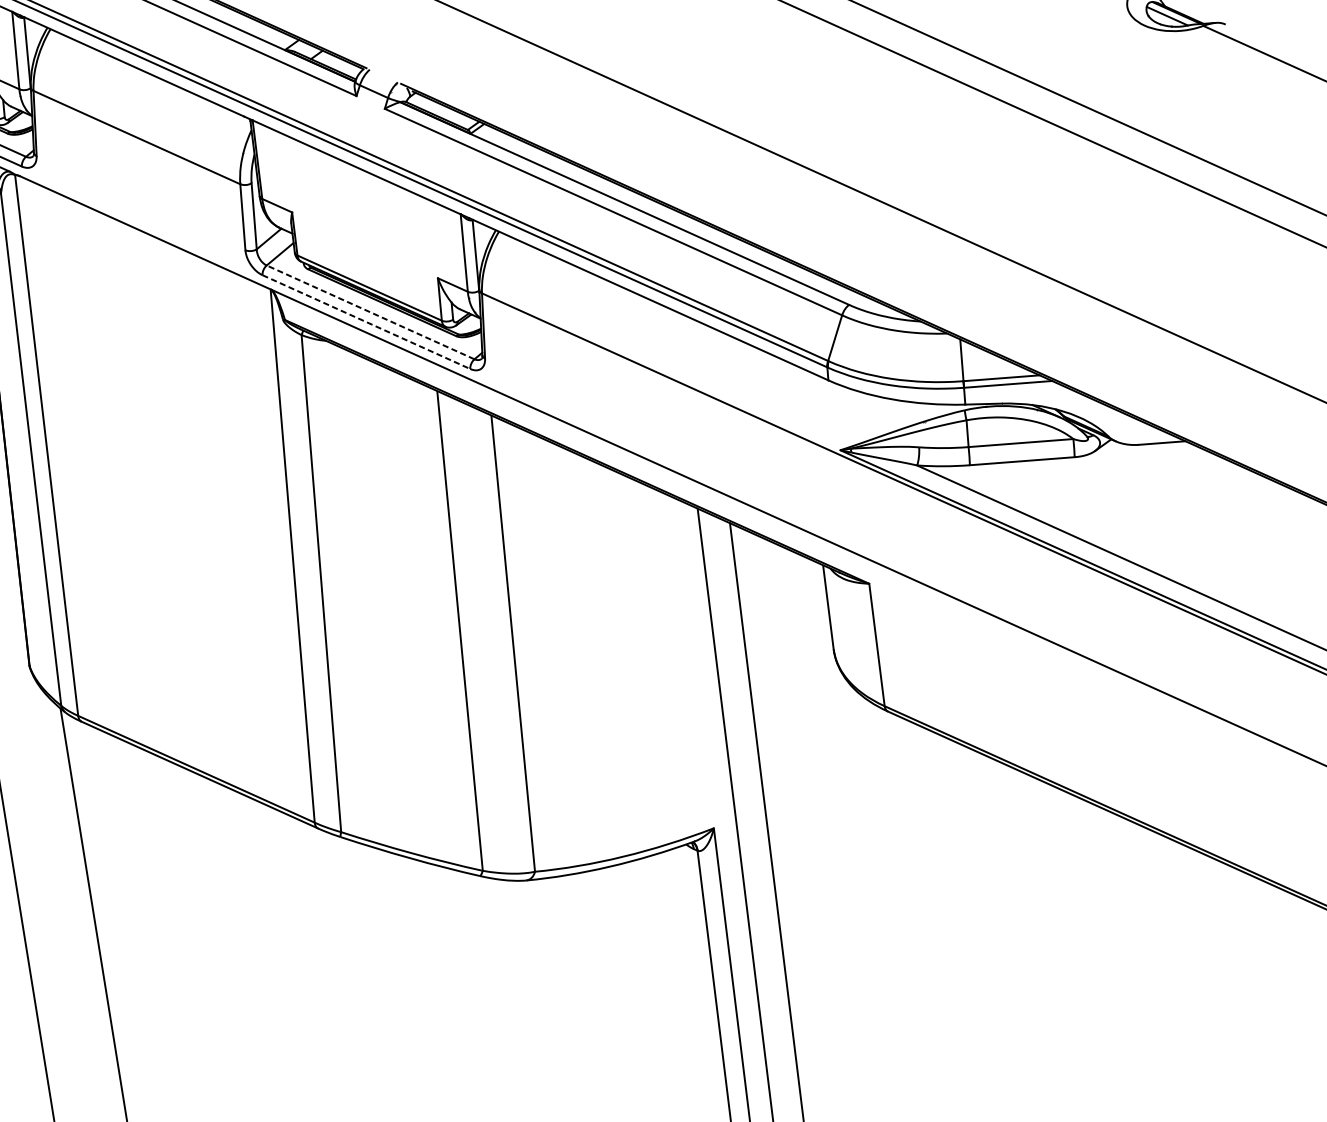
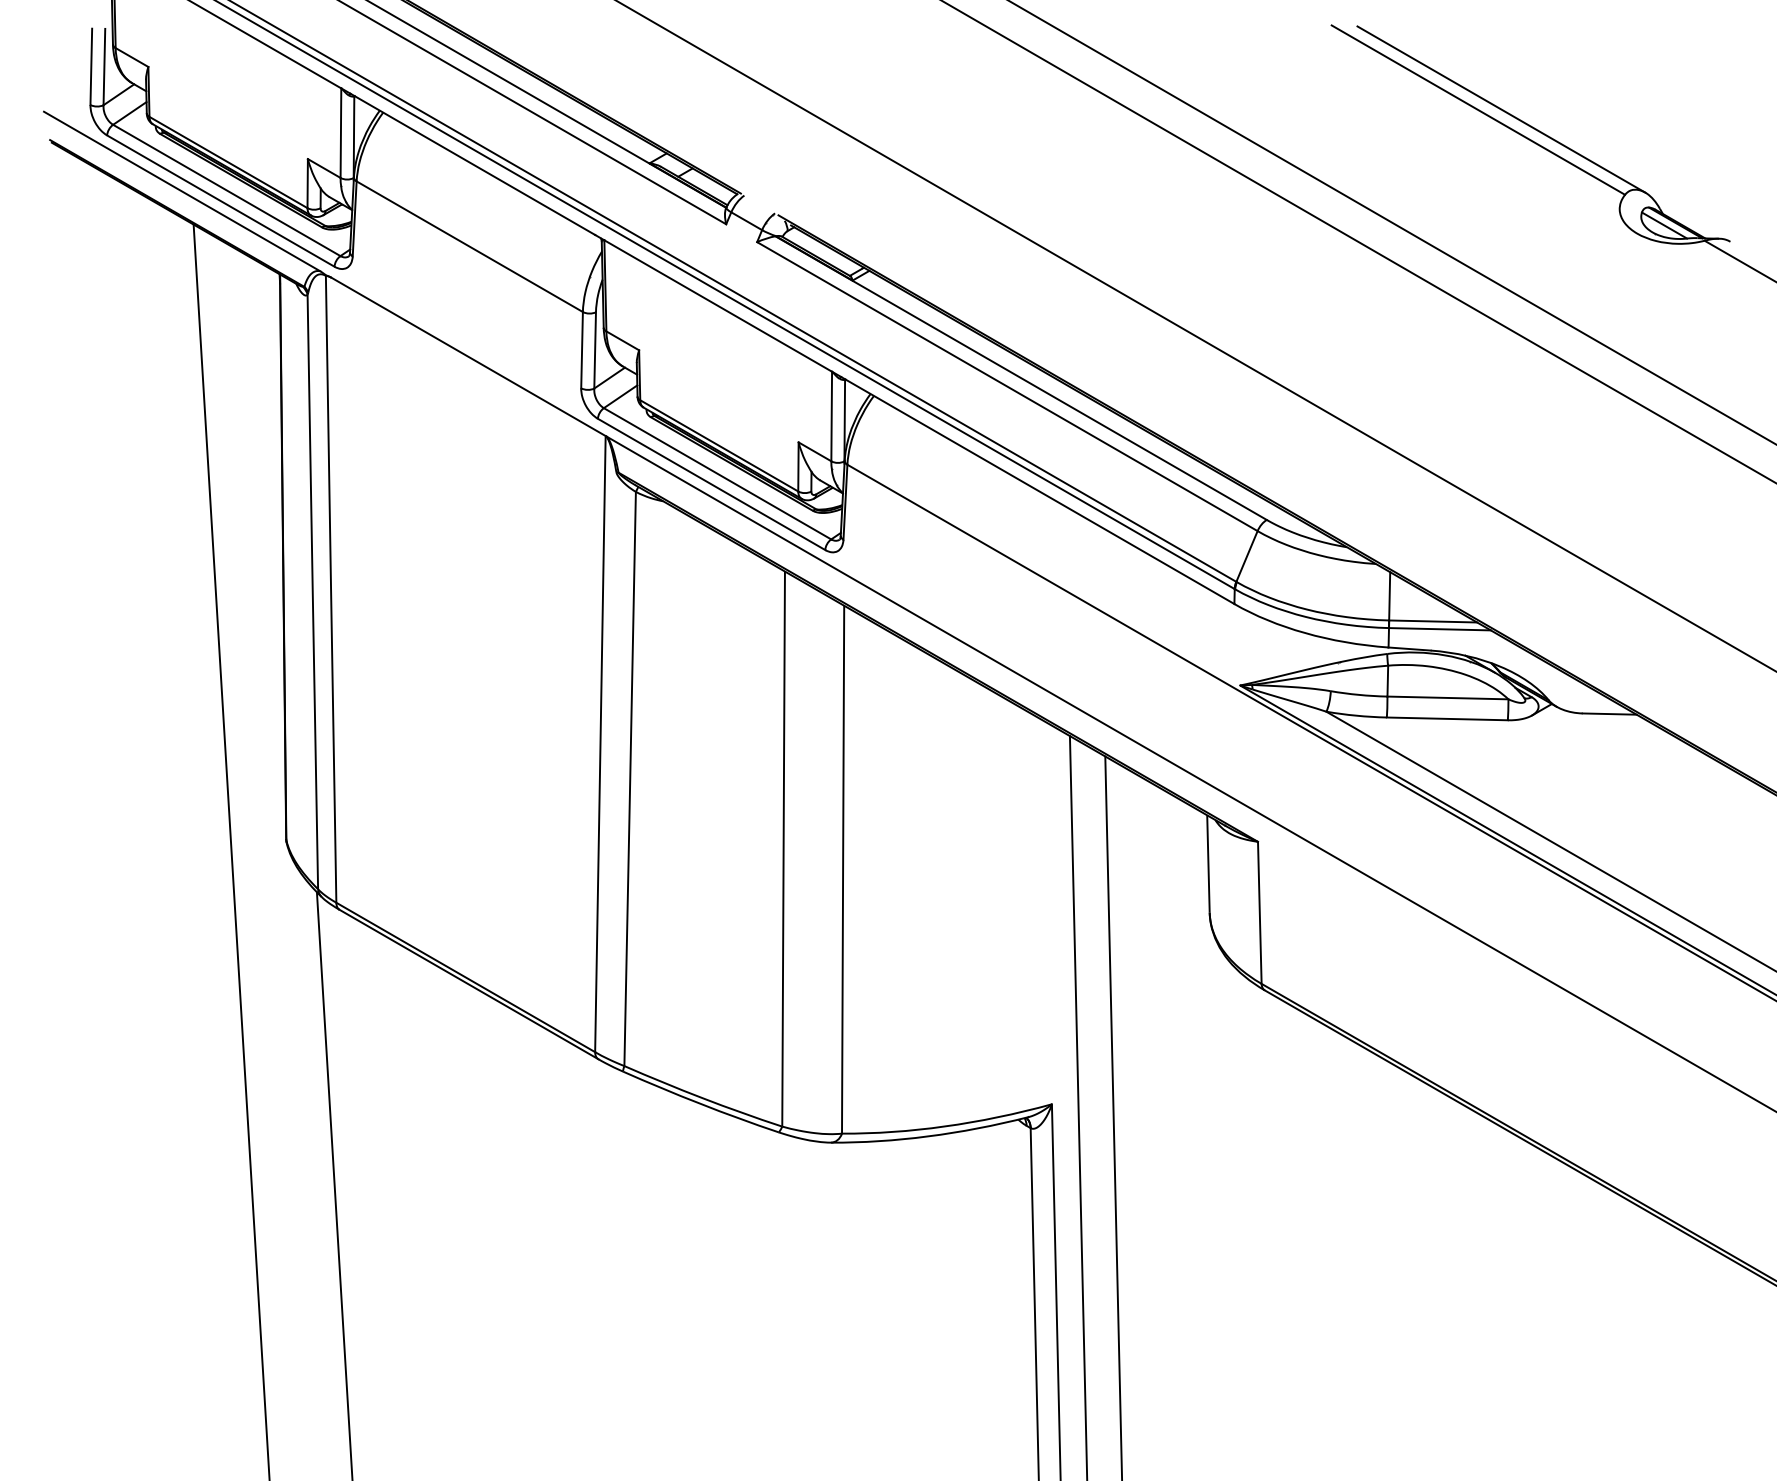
line: (370, 312) -> (717, 473), dashed -> solid
line: (367, 322) -> (712, 484), dashed -> solid

